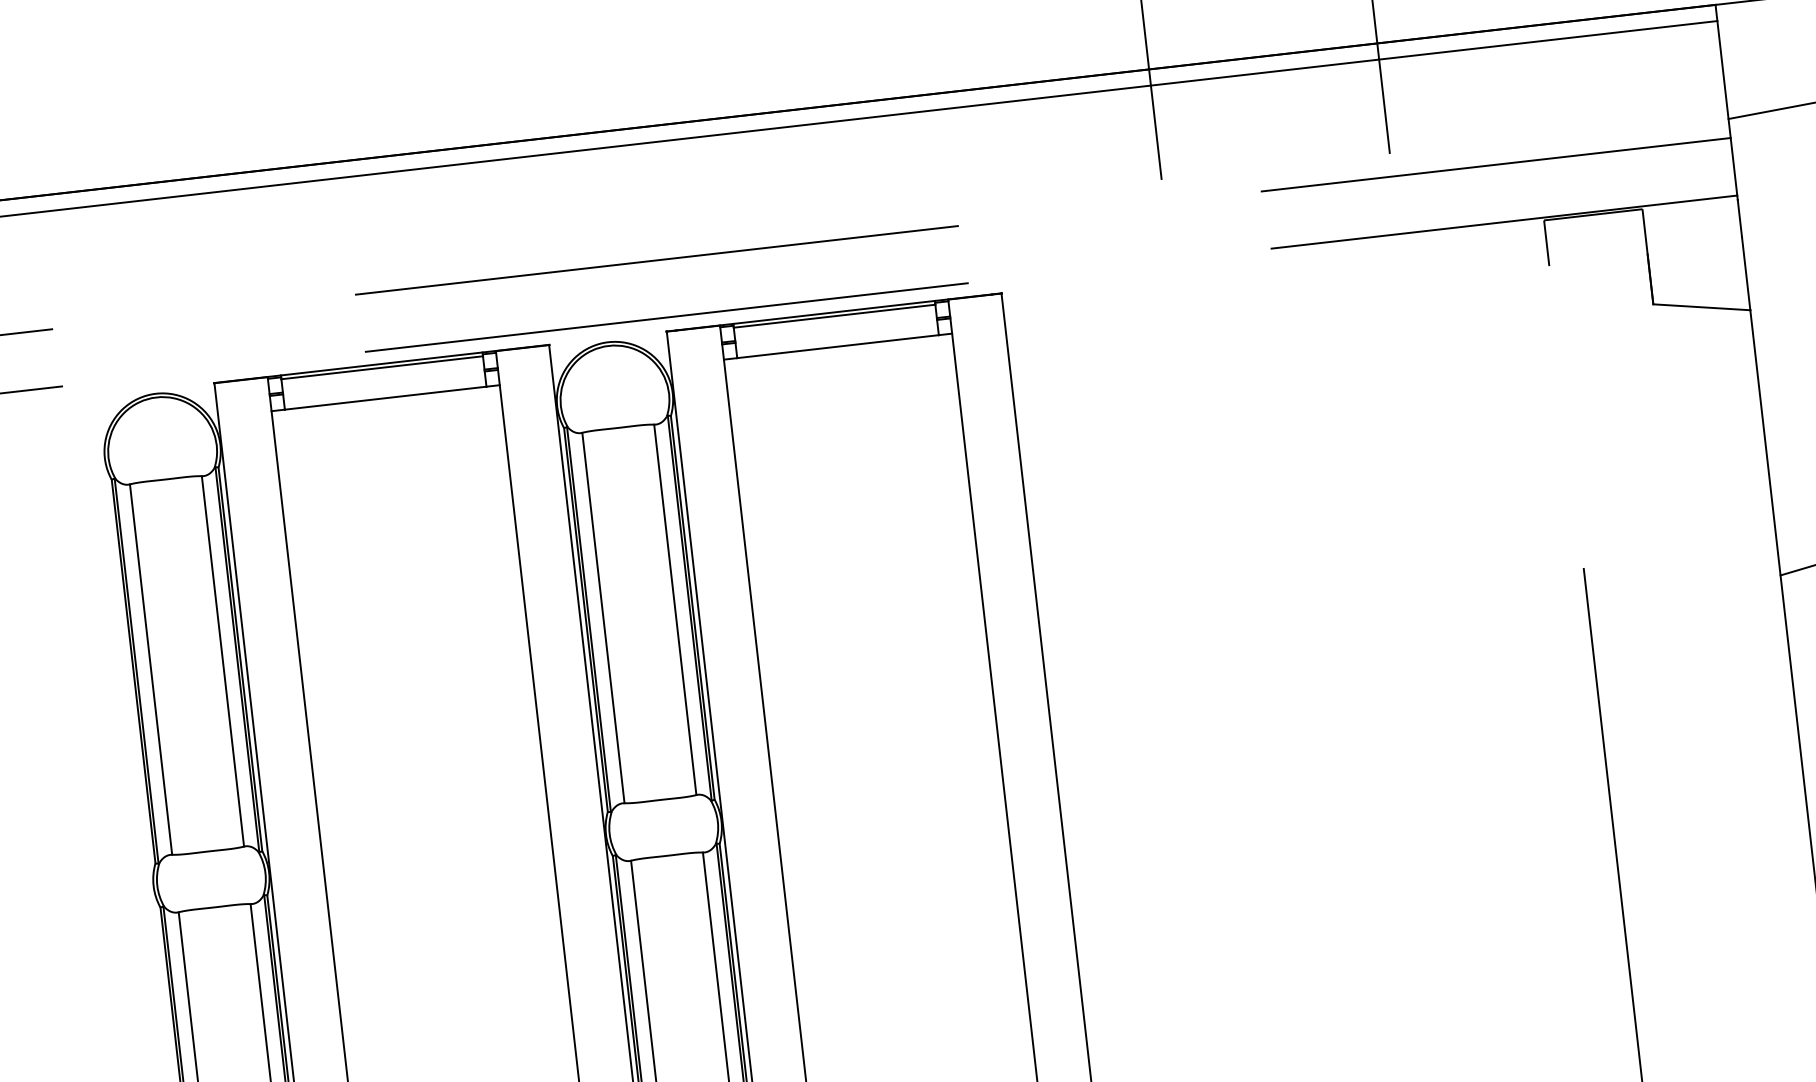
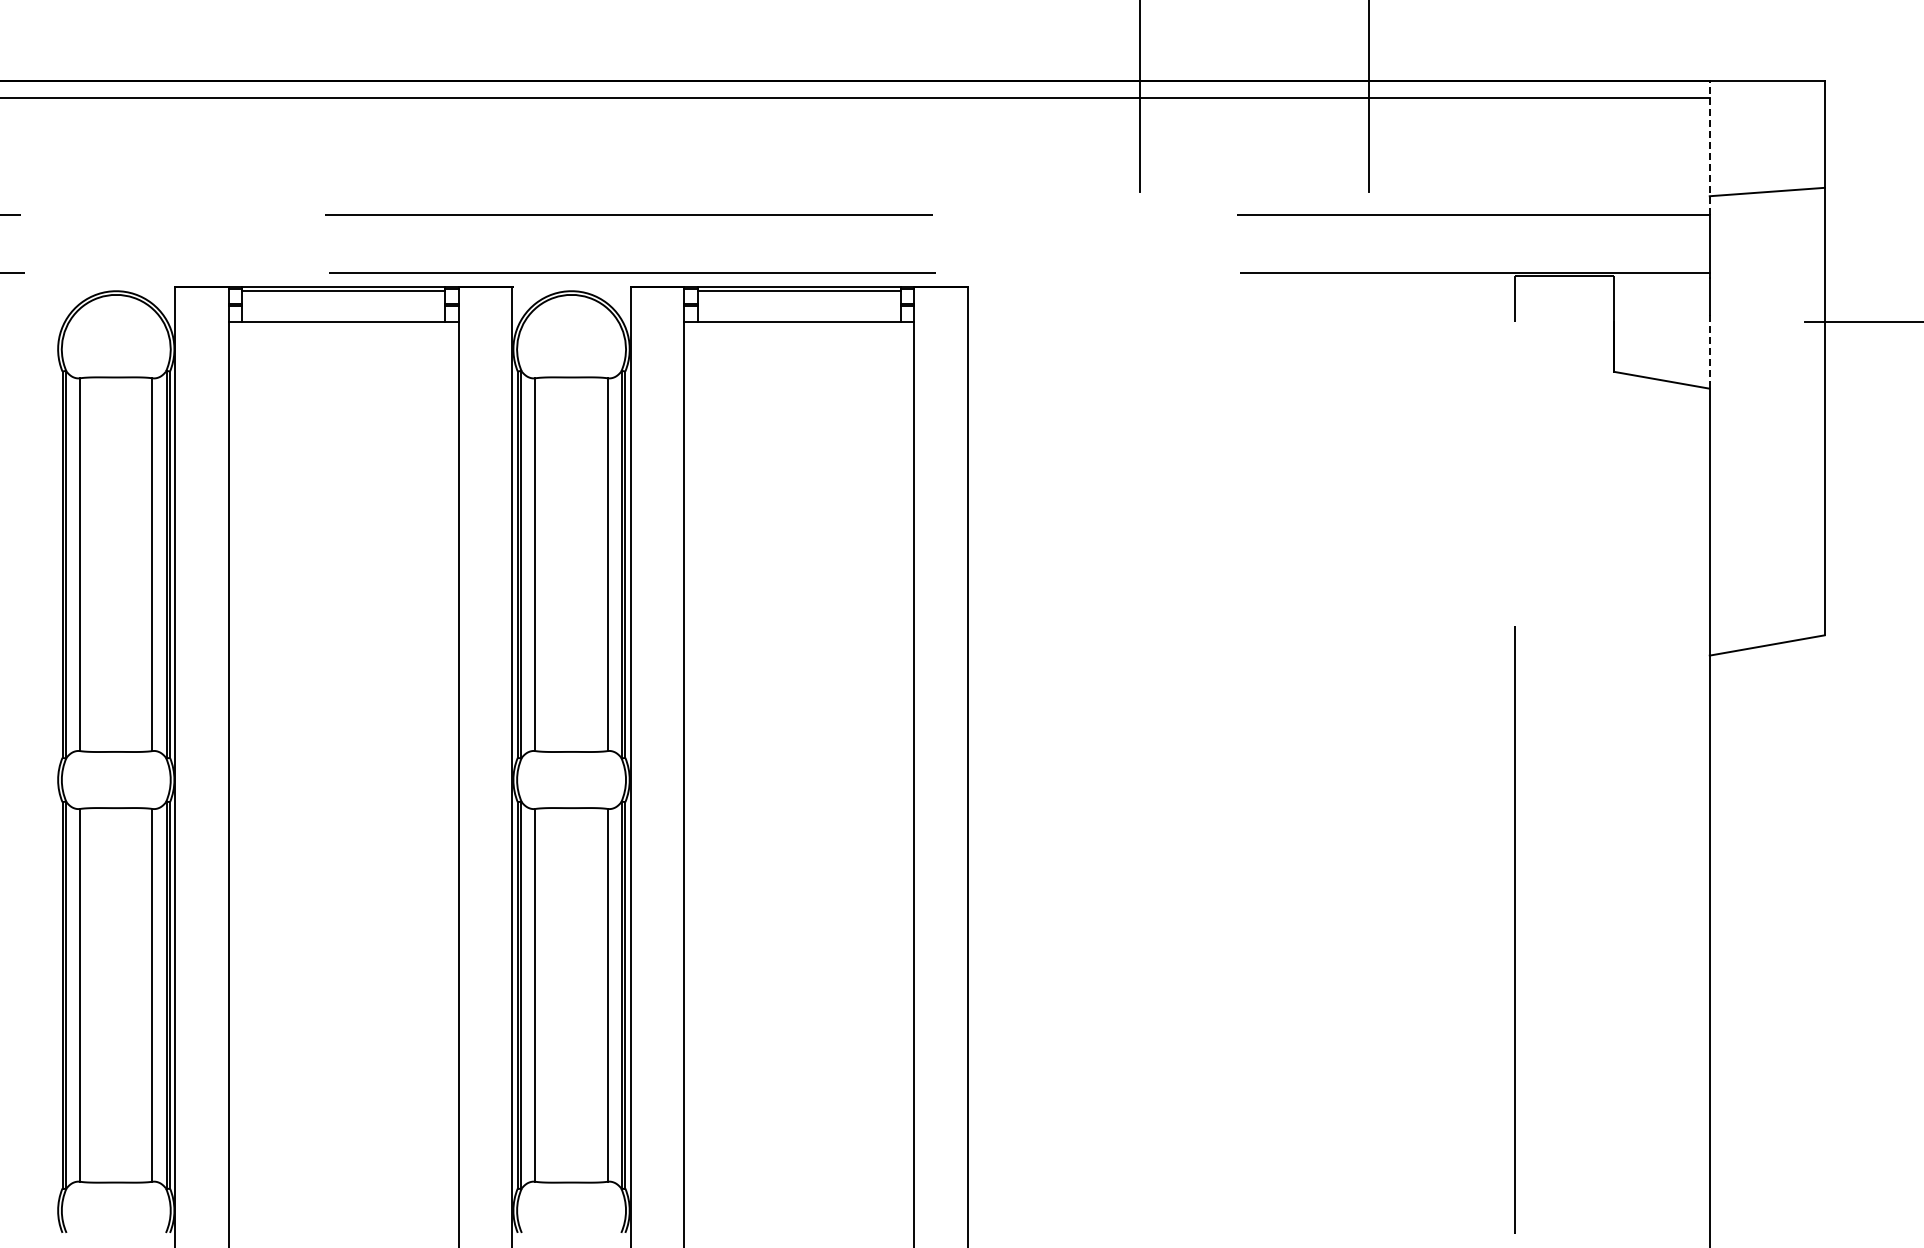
line: (1722, 71) -> (1709, 148), solid -> dashed
line: (1745, 273) -> (1709, 351), solid -> dashed

